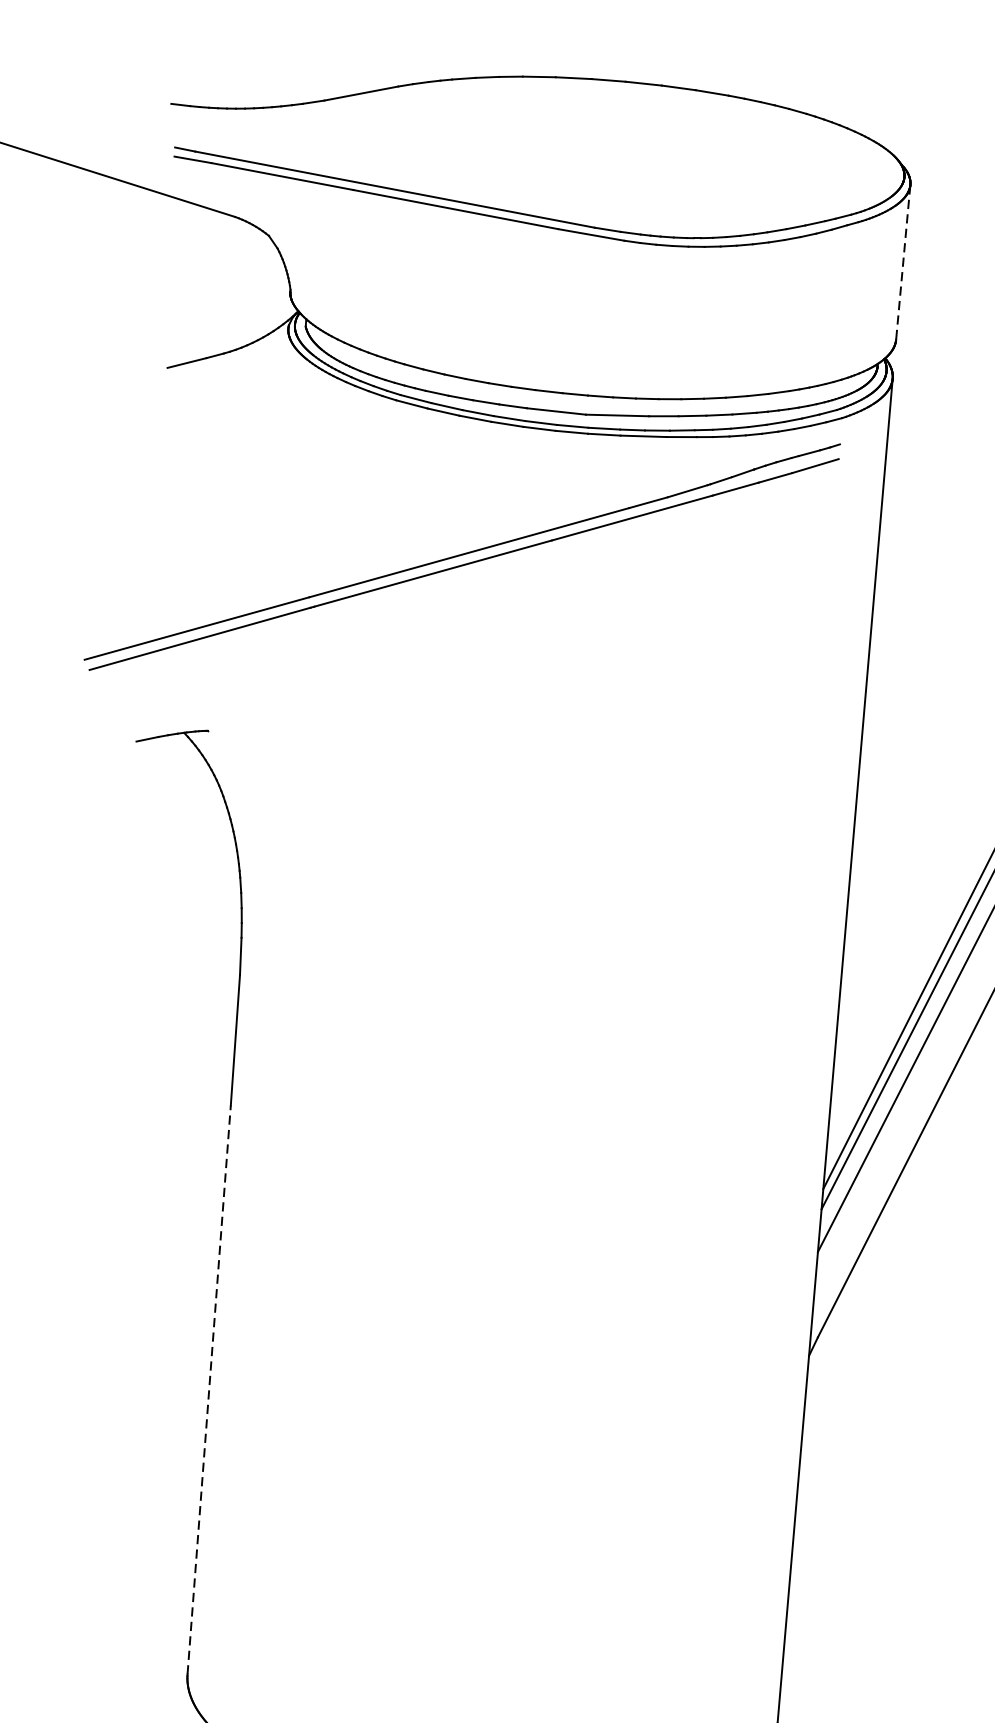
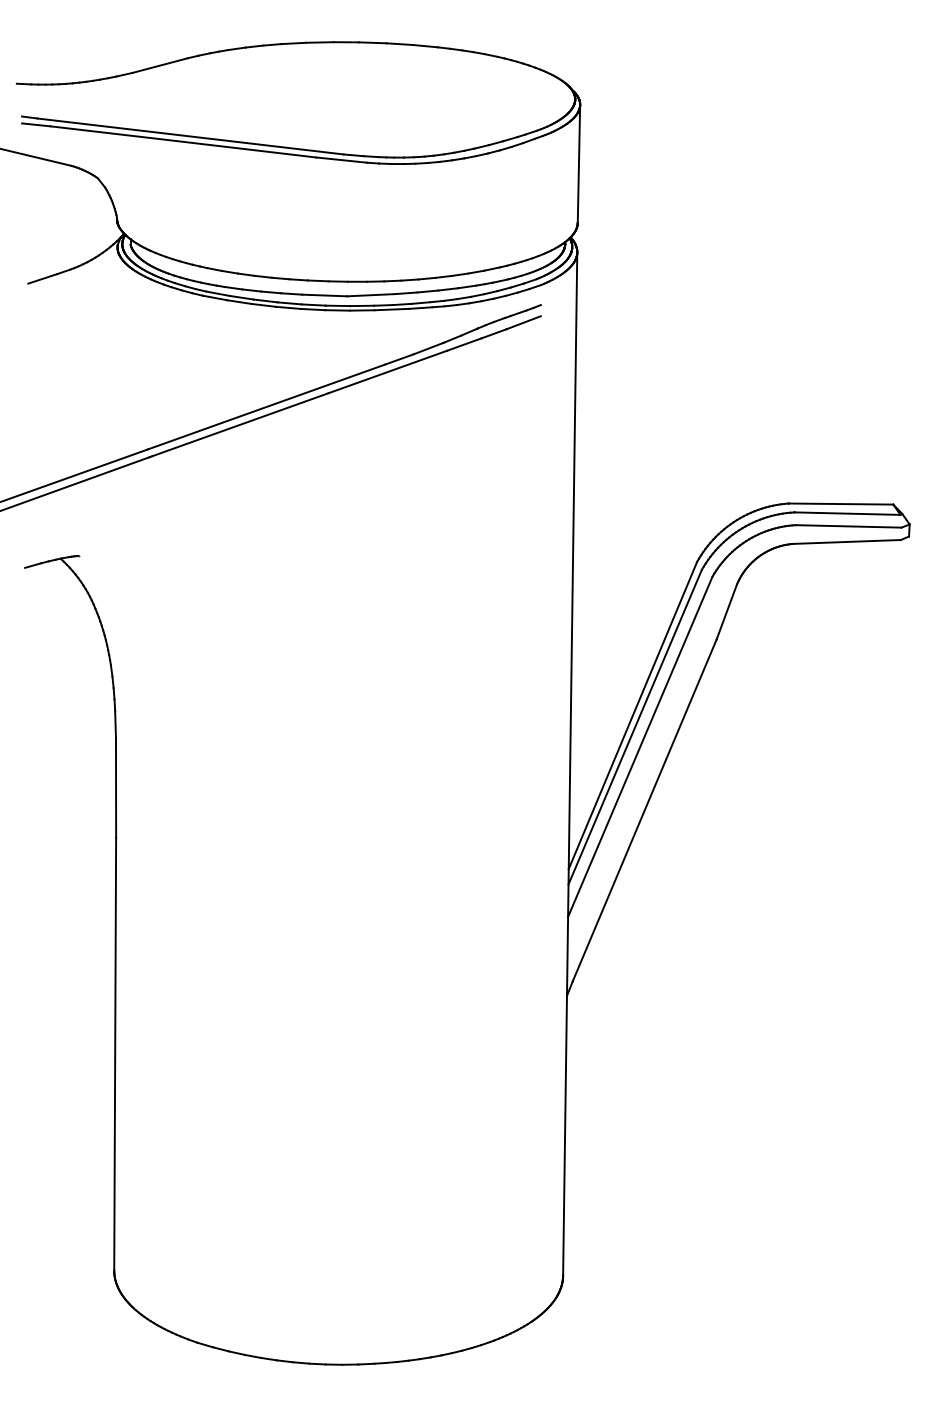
line: (902, 263) -> (578, 164), dashed -> solid
line: (209, 1388) -> (115, 1053), dashed -> solid

